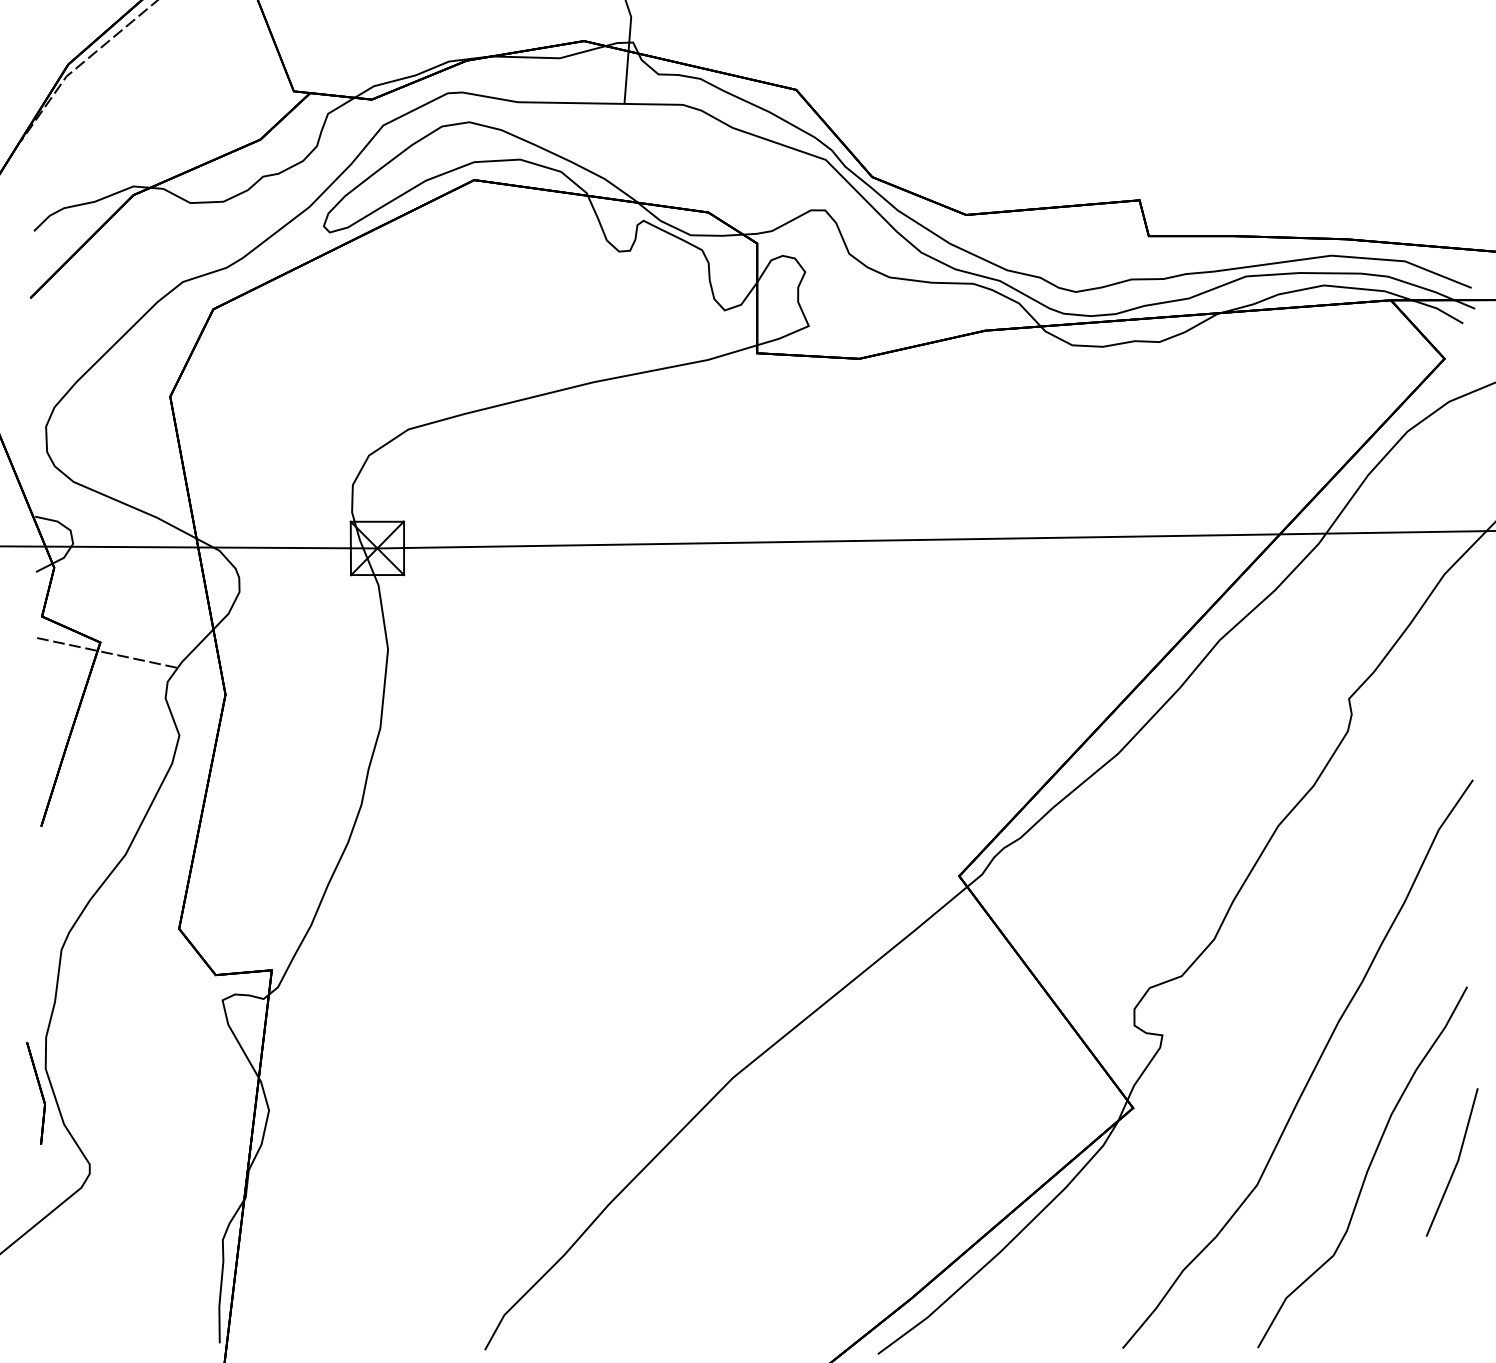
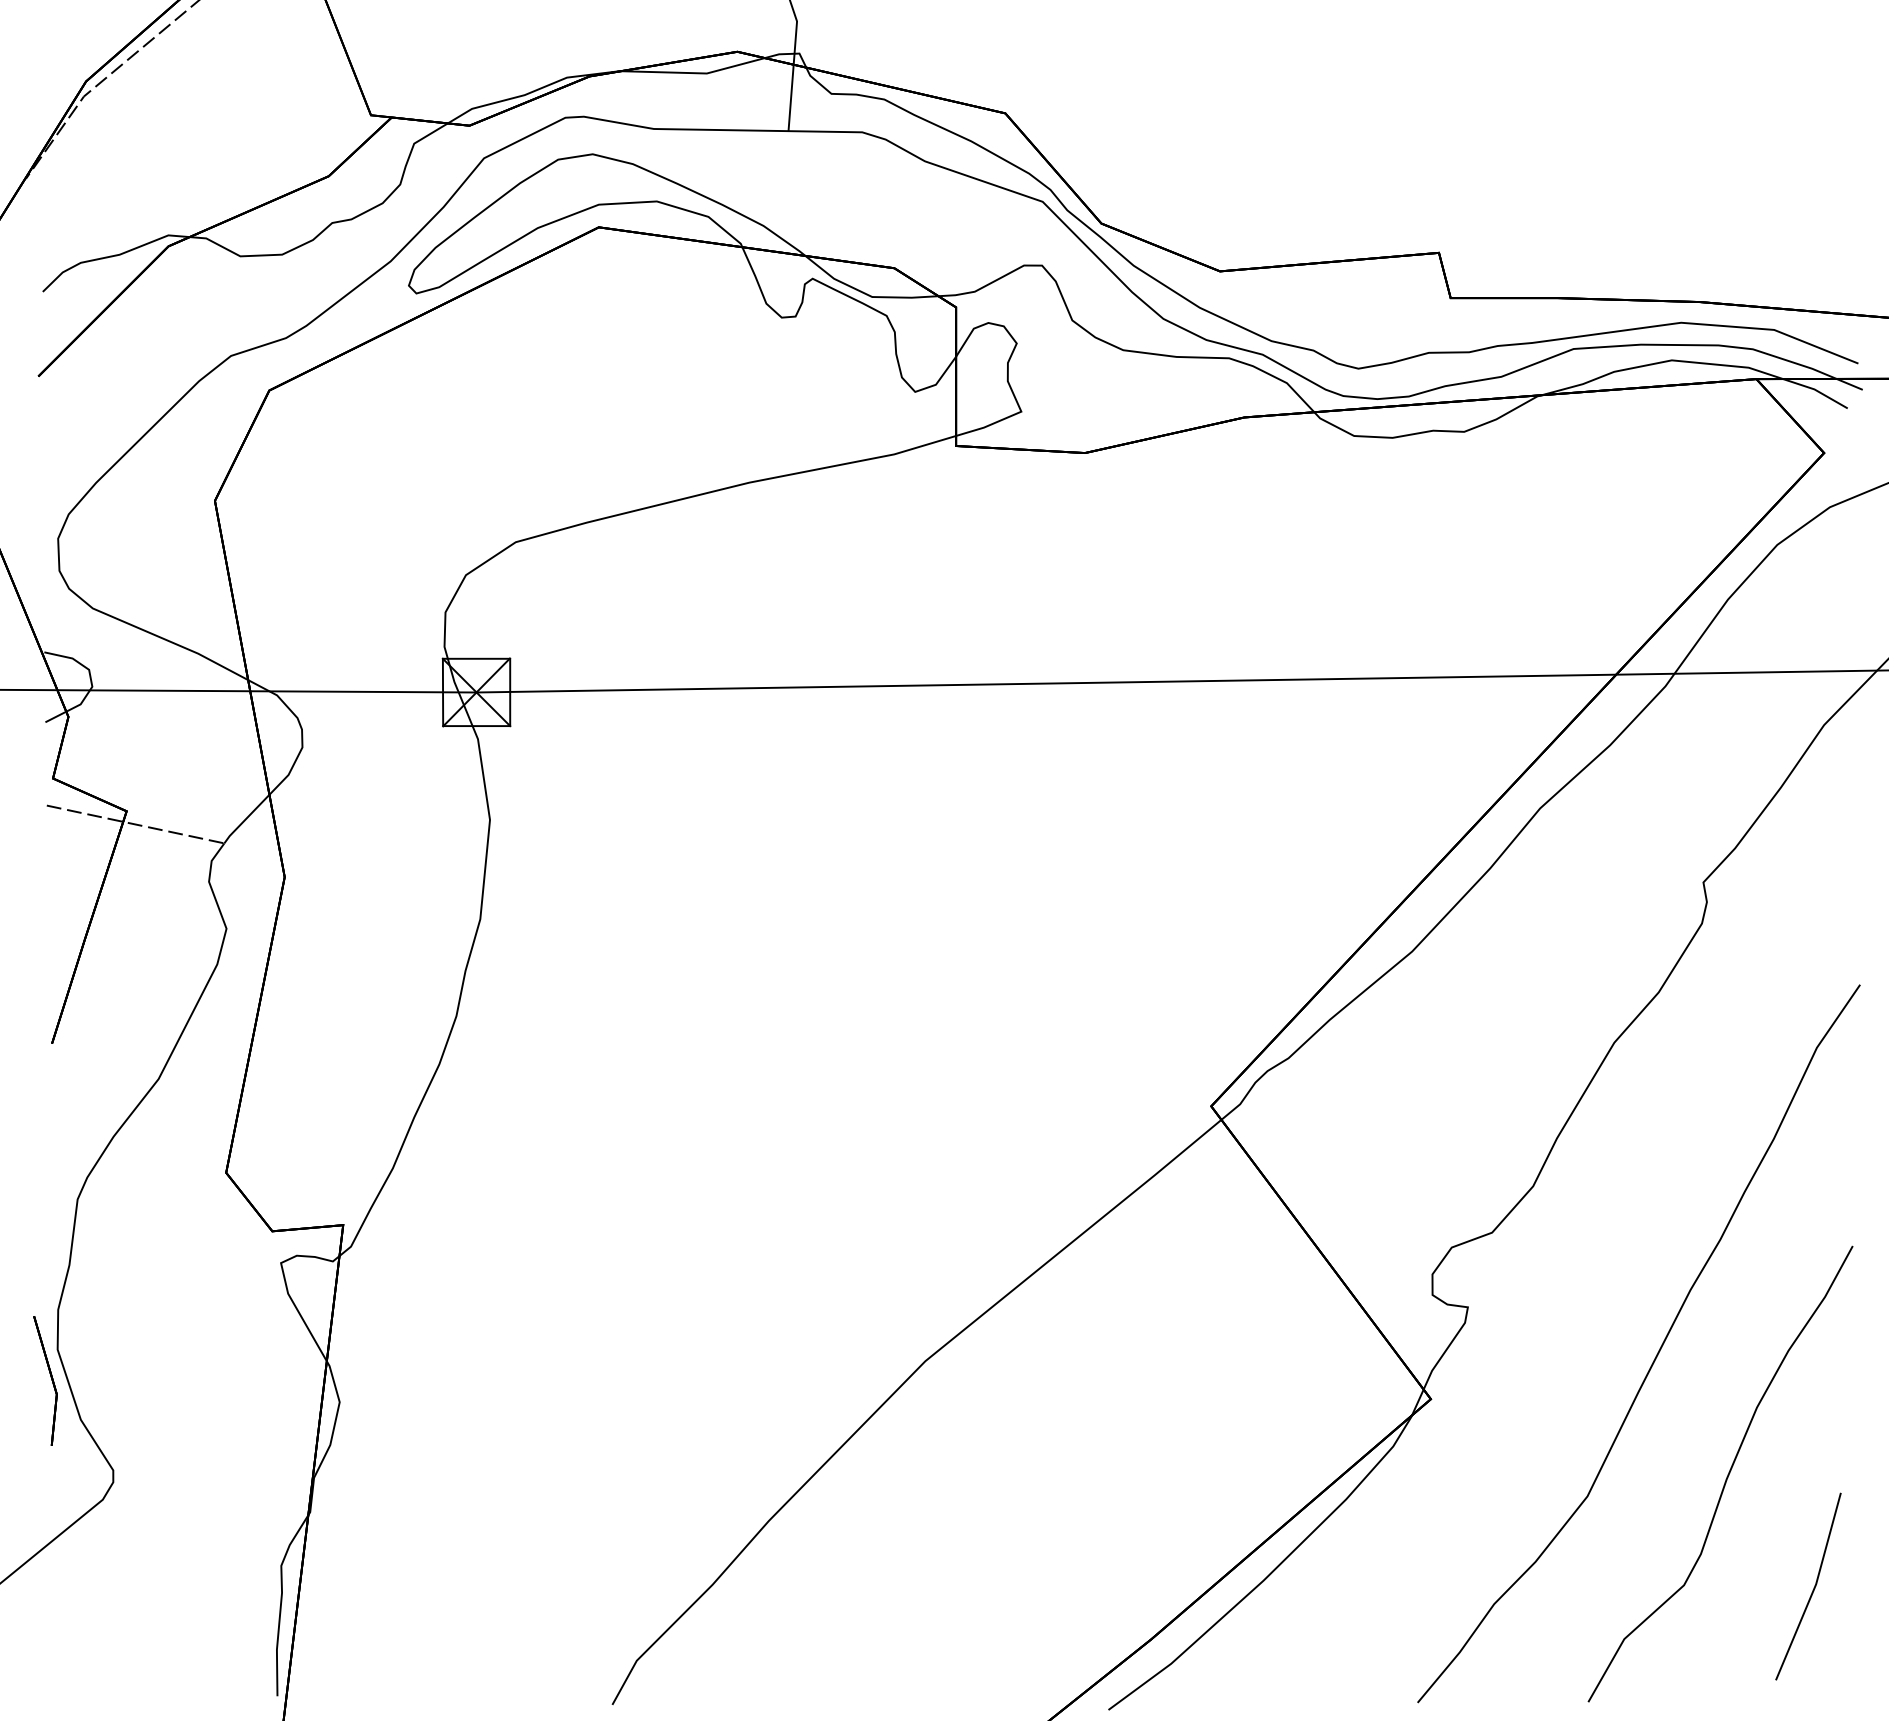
line: (1455, 1164) -> (1812, 1589), moved

